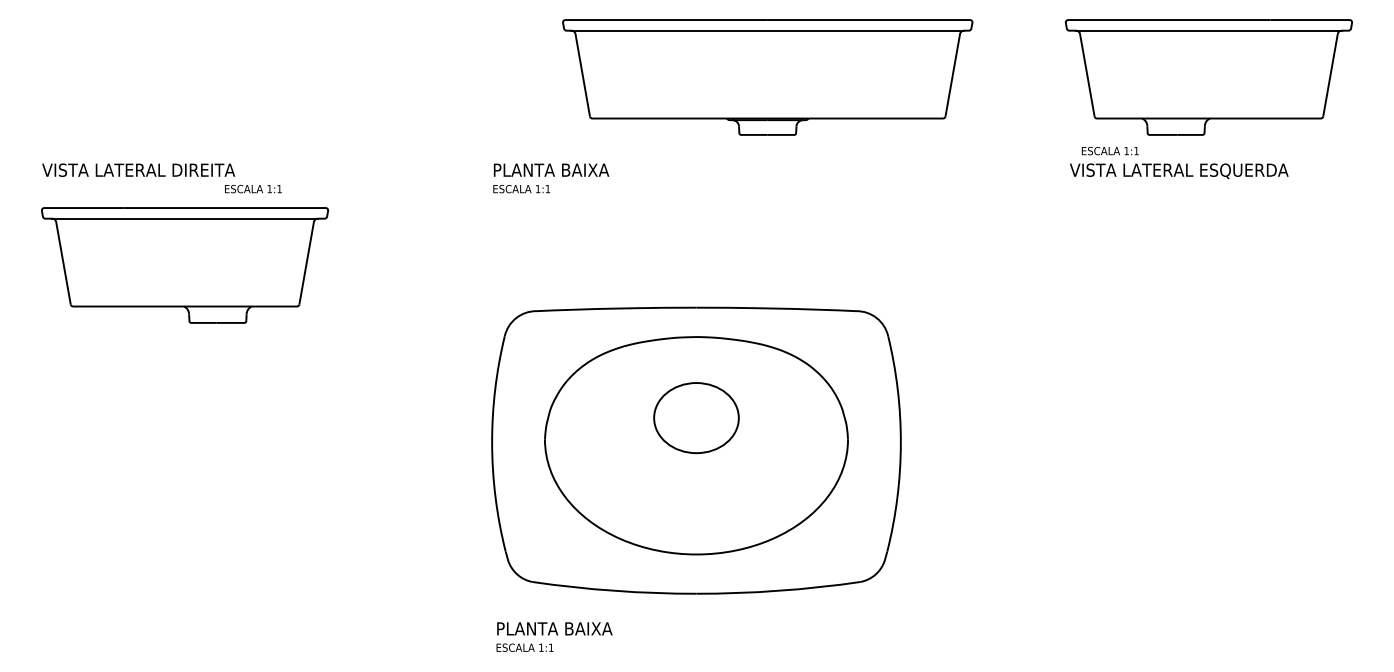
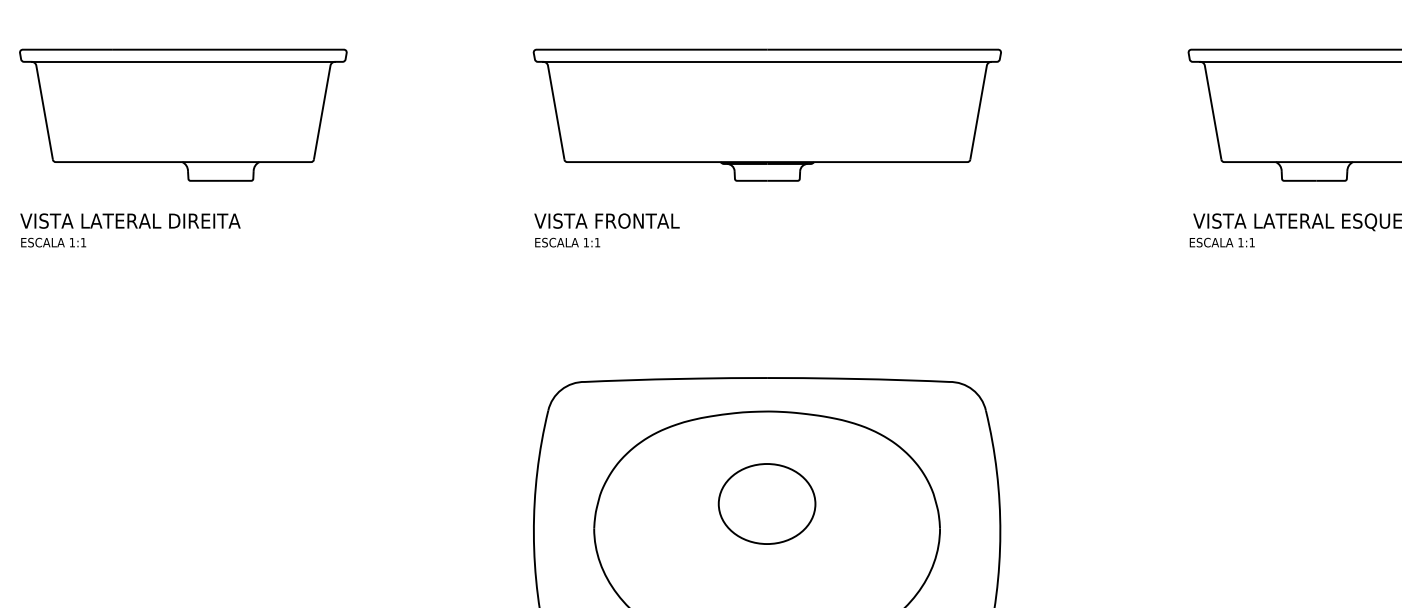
part: (767, 77) -> (767, 115), moved
text: (1109, 151) -> (1221, 243), moved
text: (555, 169) -> (606, 220), PLANTA BAIXA -> VISTA FRONTAL
text: (253, 189) -> (53, 243), moved
part: (185, 265) -> (183, 115), moved

